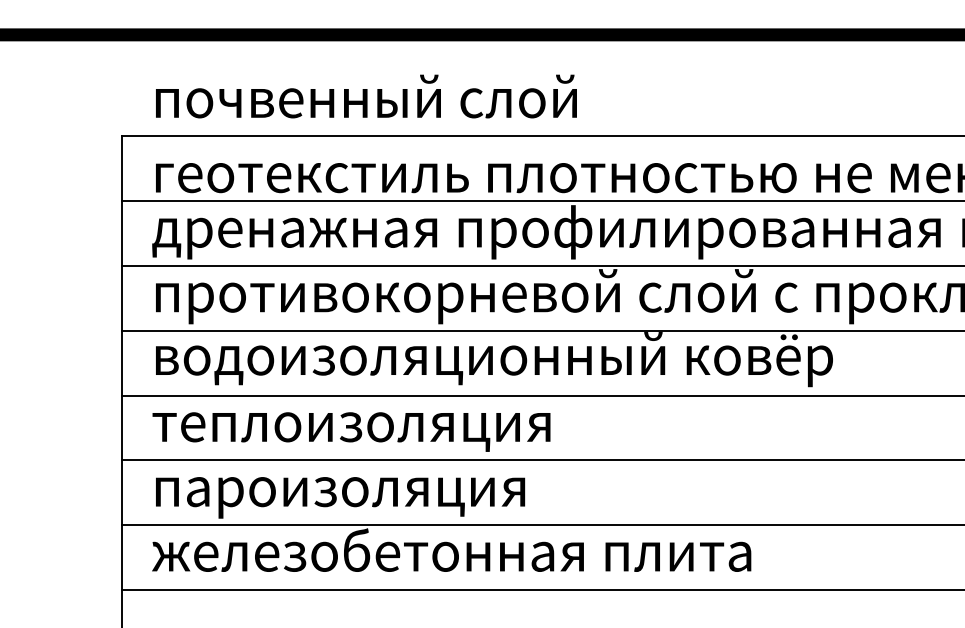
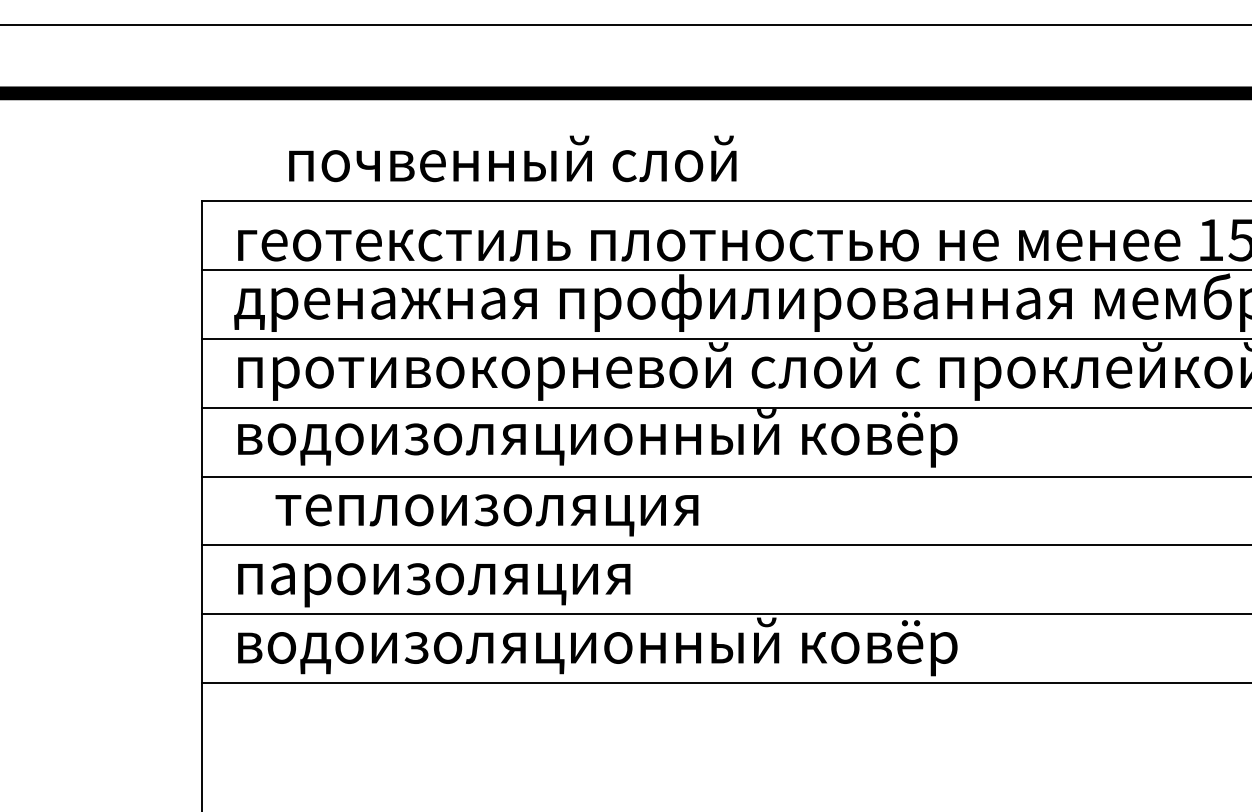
text: (366, 96) -> (512, 158), moved
text: (351, 432) -> (486, 515), moved
text: (492, 555) -> (595, 646), железобетонная плита -> водоизоляционный ковёр

